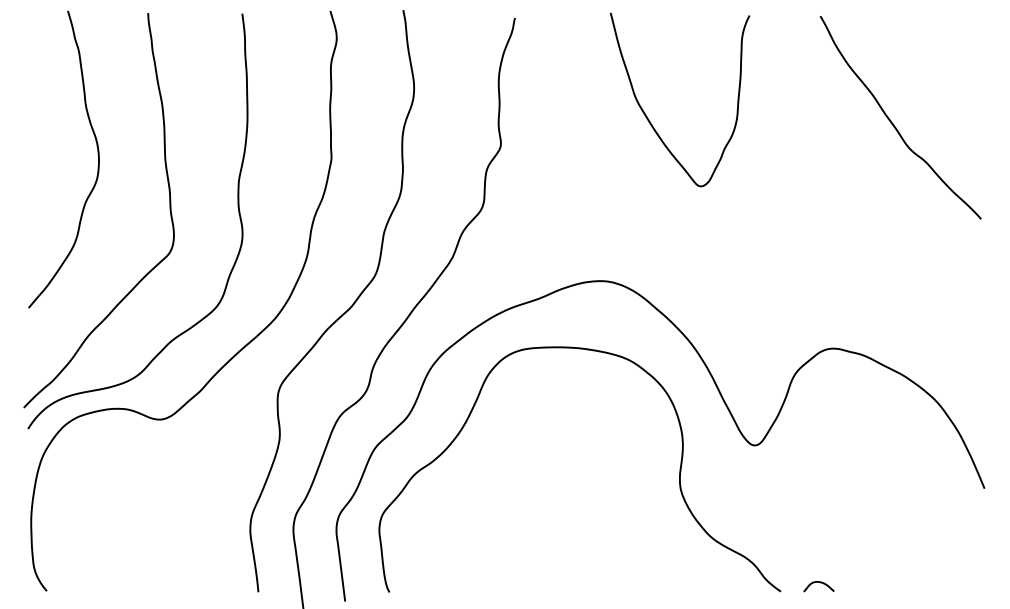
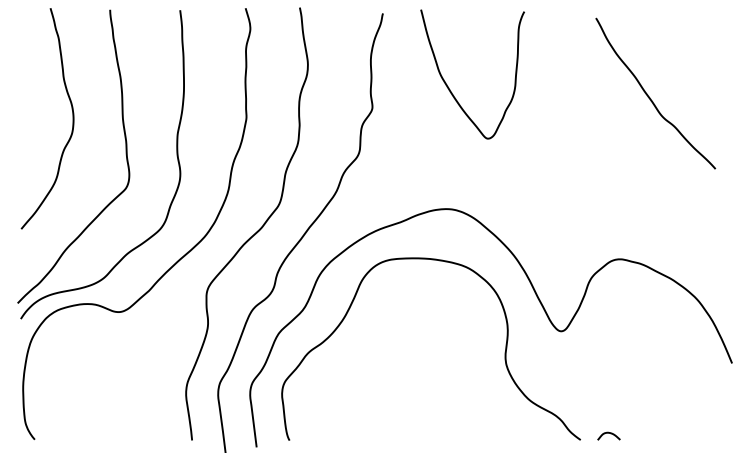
curve: (648, 117) -> (449, 87), moved
curve: (893, 122) -> (650, 97), moved

